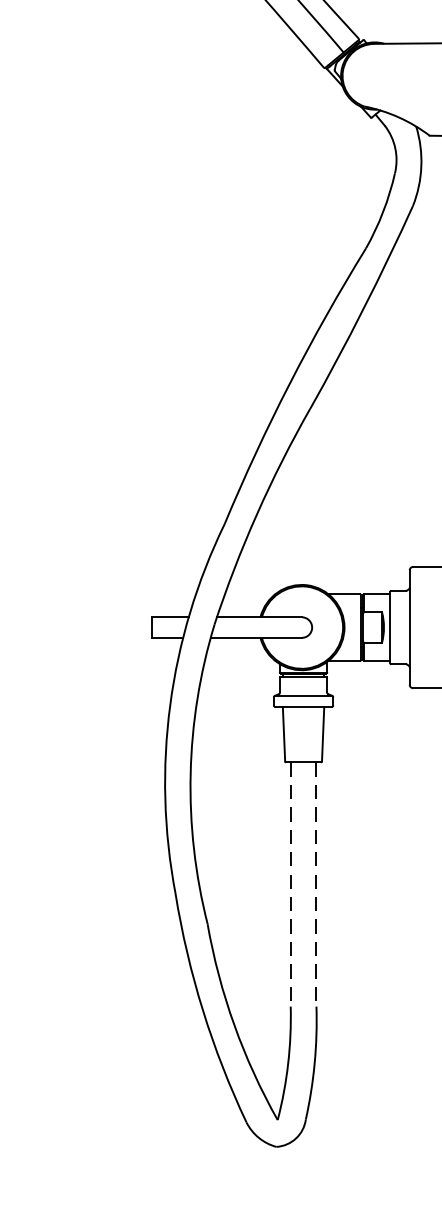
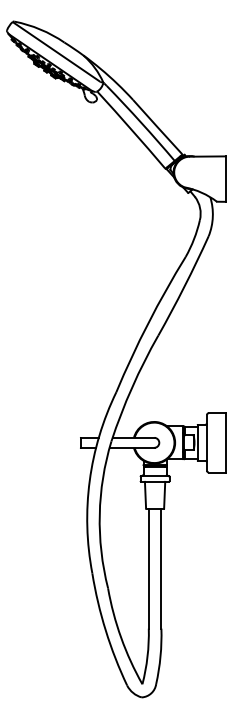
line: (290, 883) -> (148, 568), dashed -> solid
line: (316, 883) -> (161, 568), dashed -> solid

